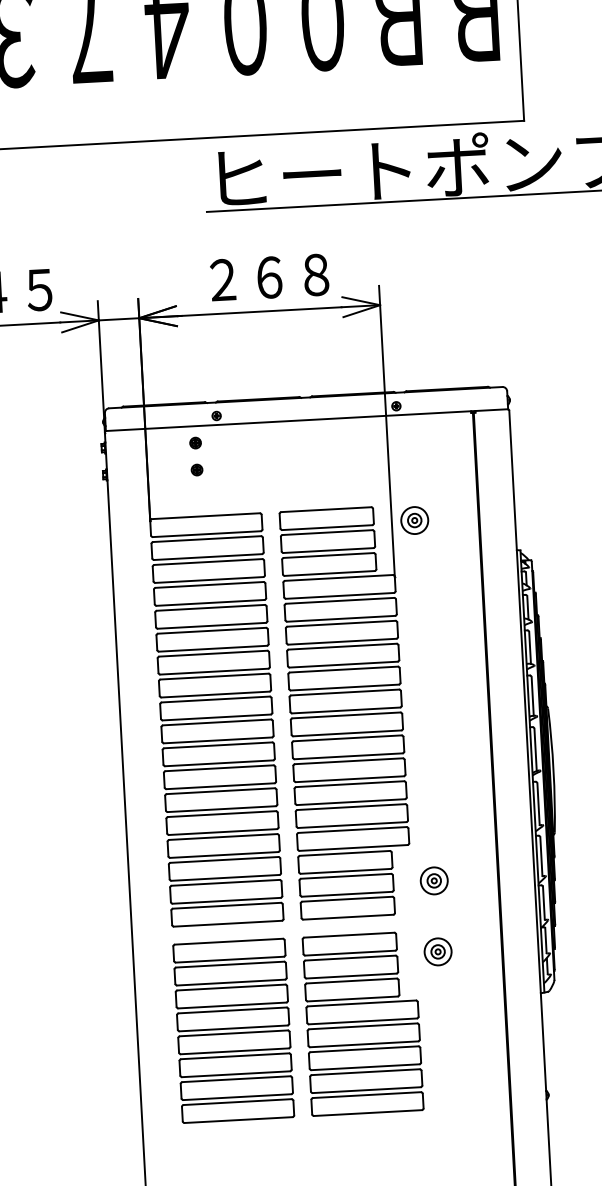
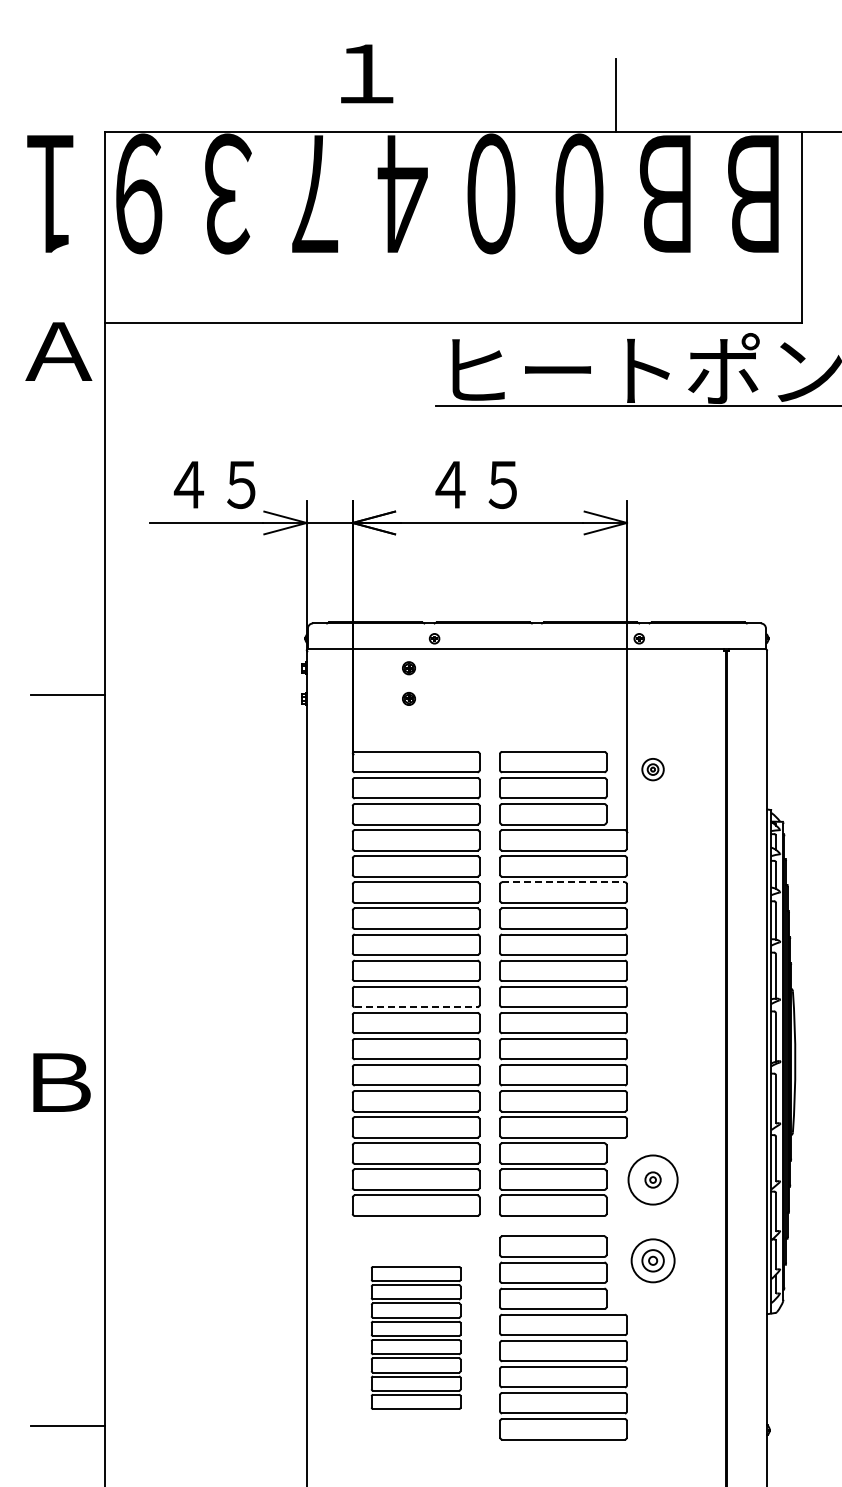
text: (268, 277) -> (502, 484), ２６８ -> ４５
part: (414, 520) -> (652, 769), size x0.7
line: (342, 623) -> (564, 882), solid -> dashed
line: (218, 740) -> (416, 1007), solid -> dashed
circle: (433, 880) -> (652, 1179), size x1.6
part: (437, 951) -> (652, 1260), size x1.4
part: (233, 1030) -> (415, 1337), size x0.7

